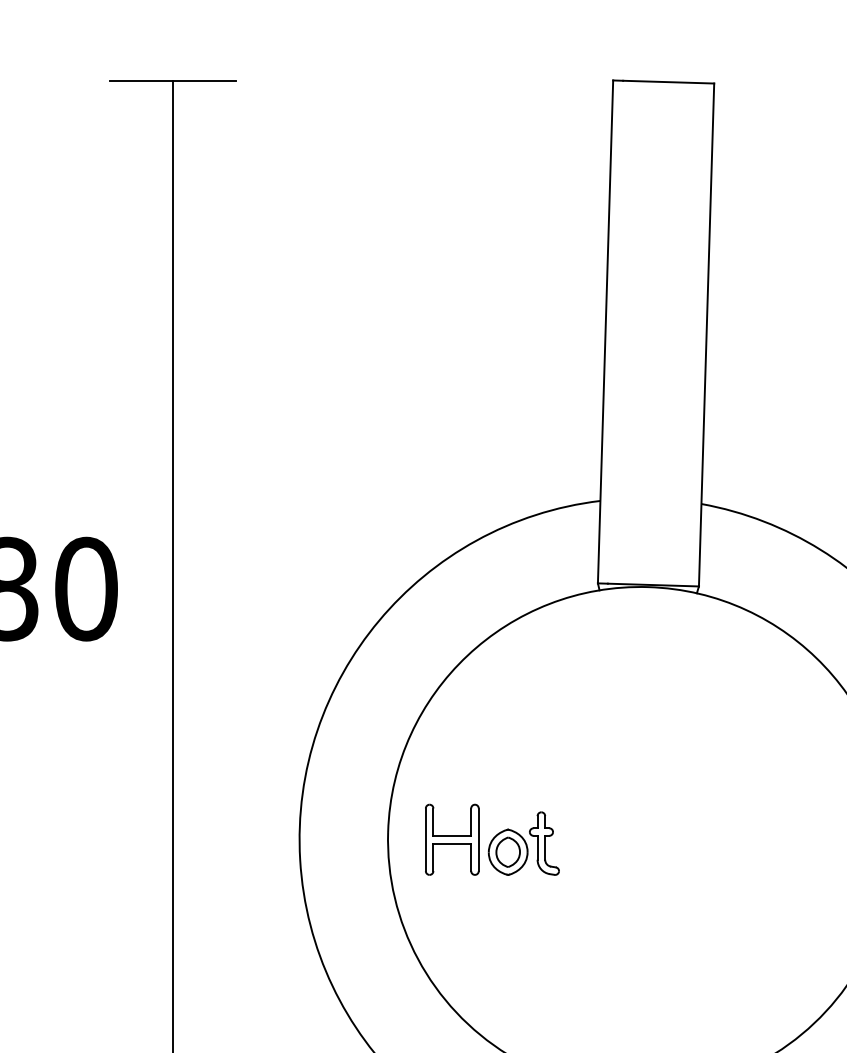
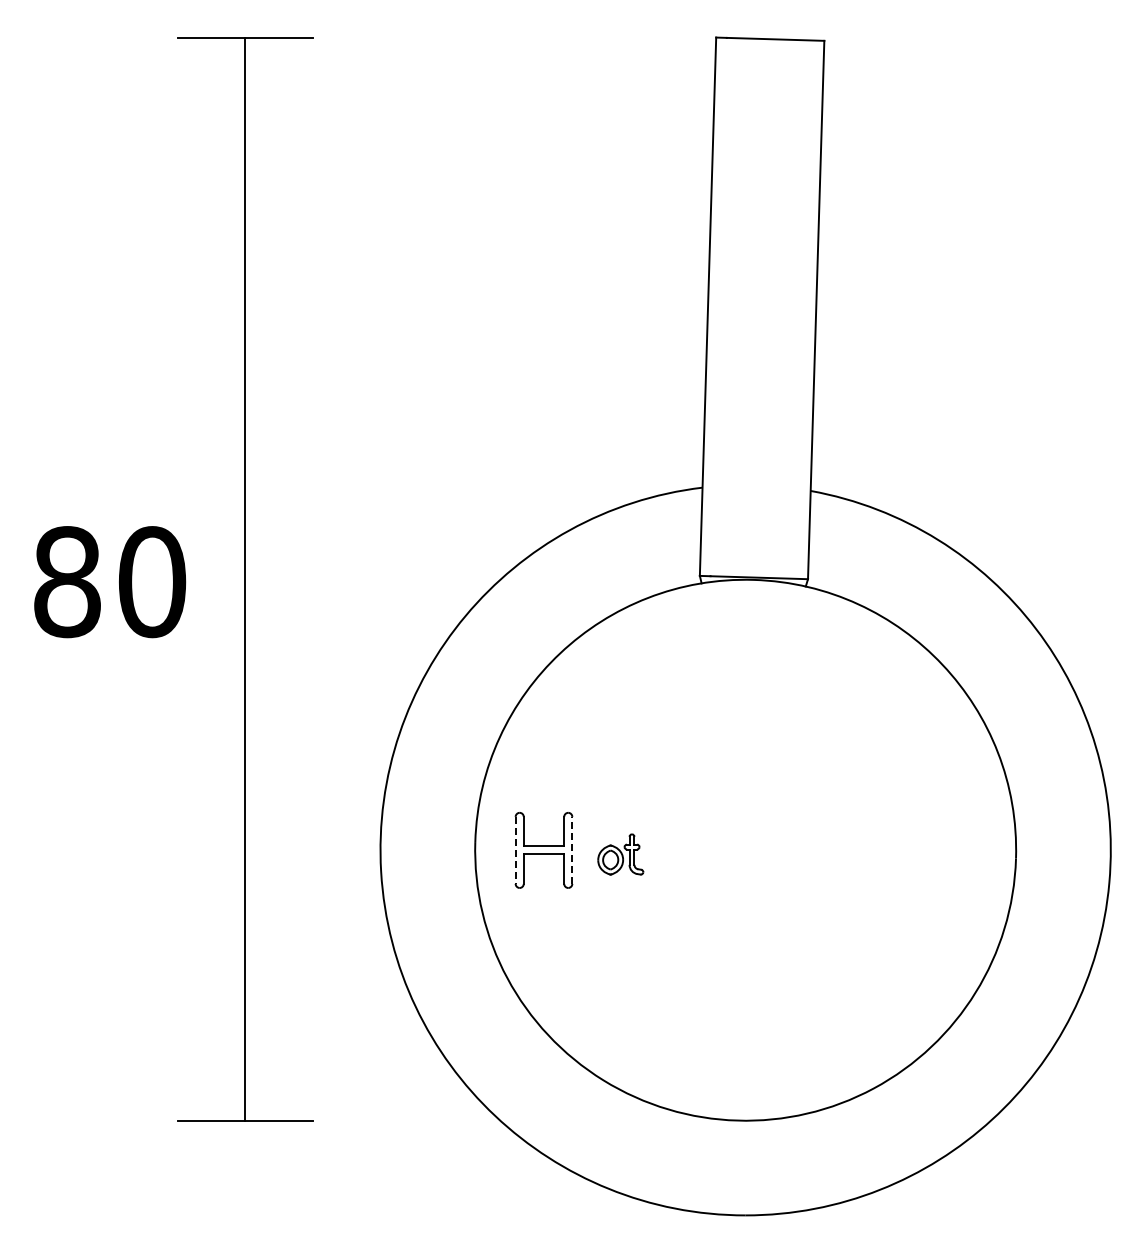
line: (425, 839) -> (515, 850), solid -> dashed
line: (478, 839) -> (572, 850), solid -> dashed
part: (523, 843) -> (620, 854), size x0.6

